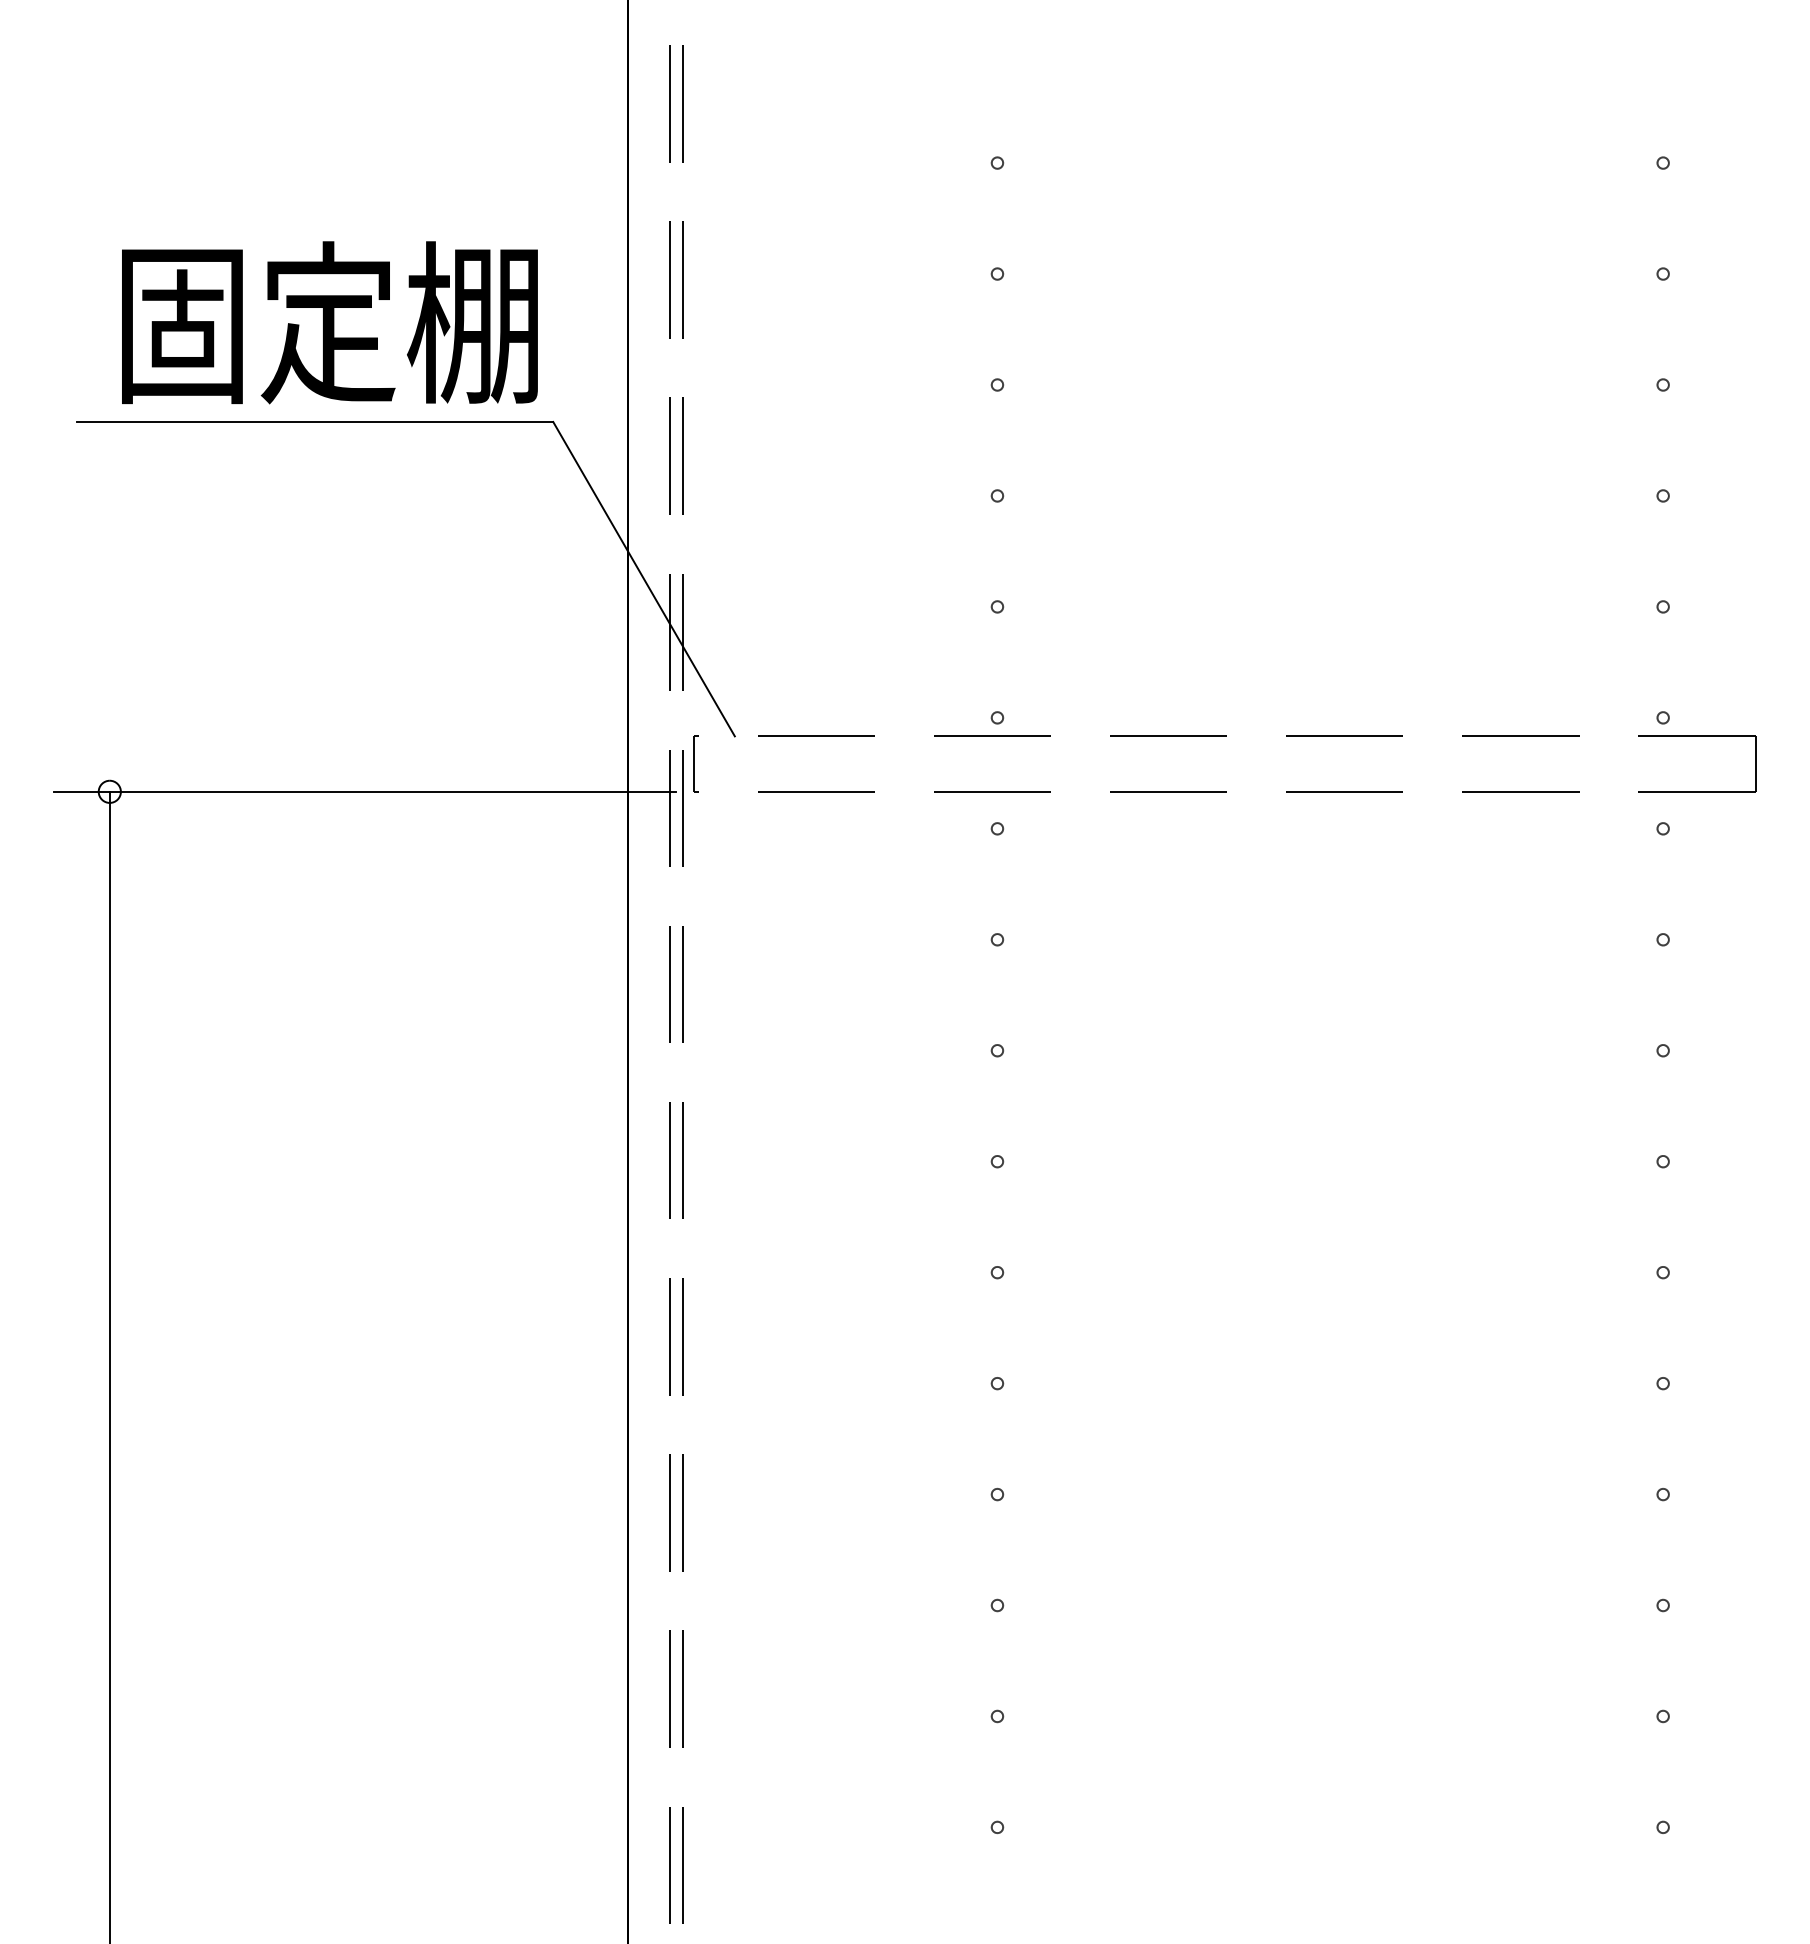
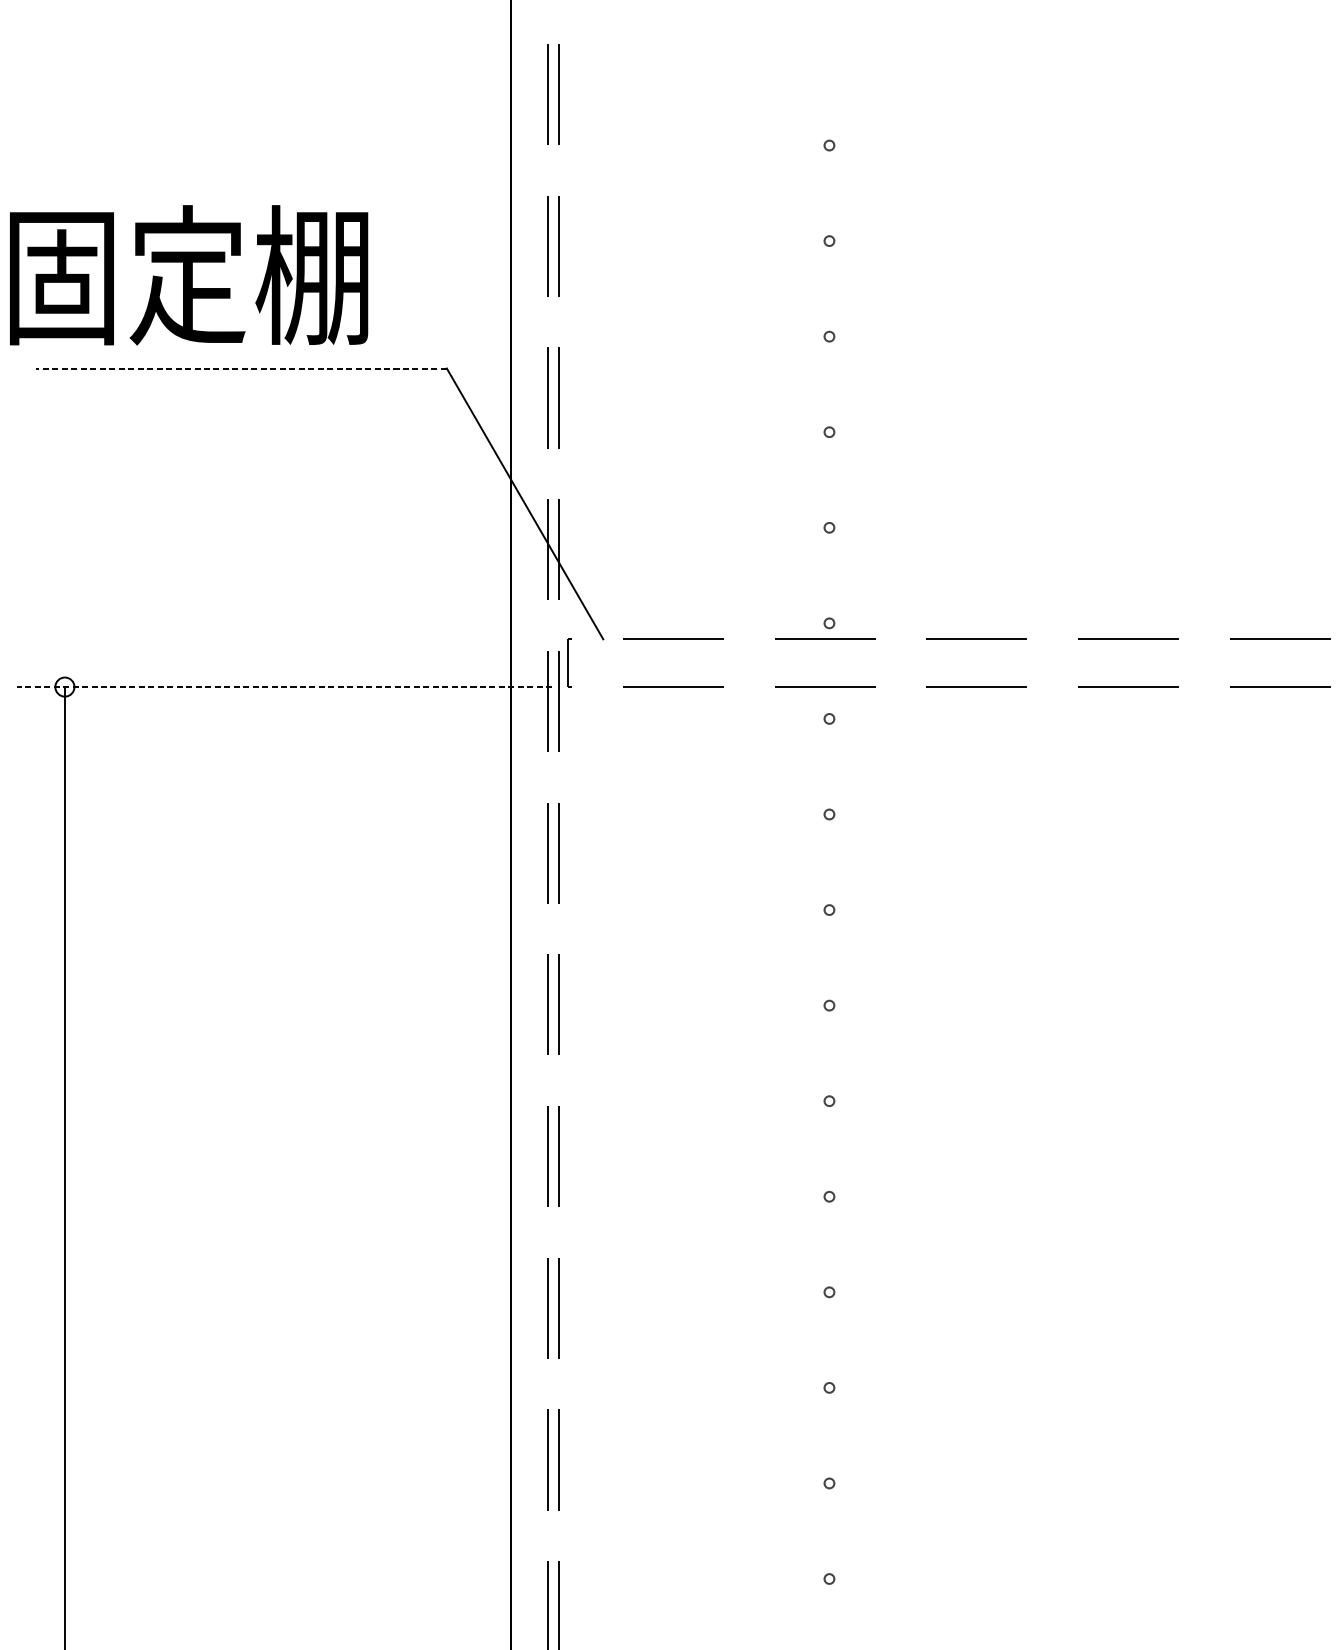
text: (329, 322) -> (188, 275), moved
line: (314, 421) -> (241, 368), solid -> dashed
line: (365, 791) -> (285, 686), solid -> dashed

